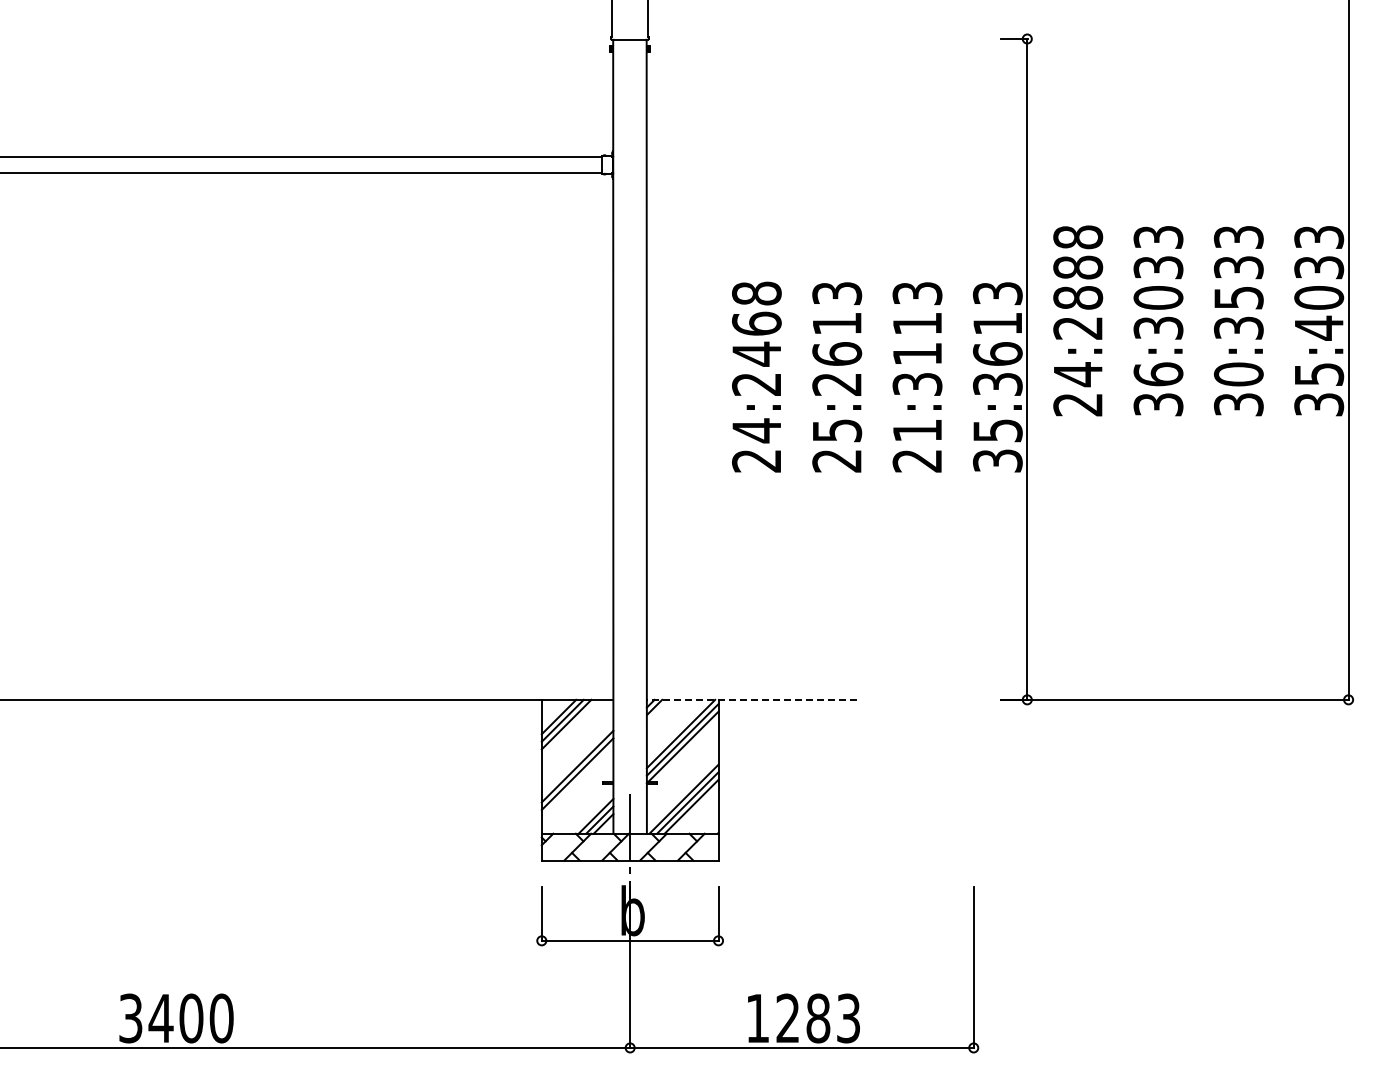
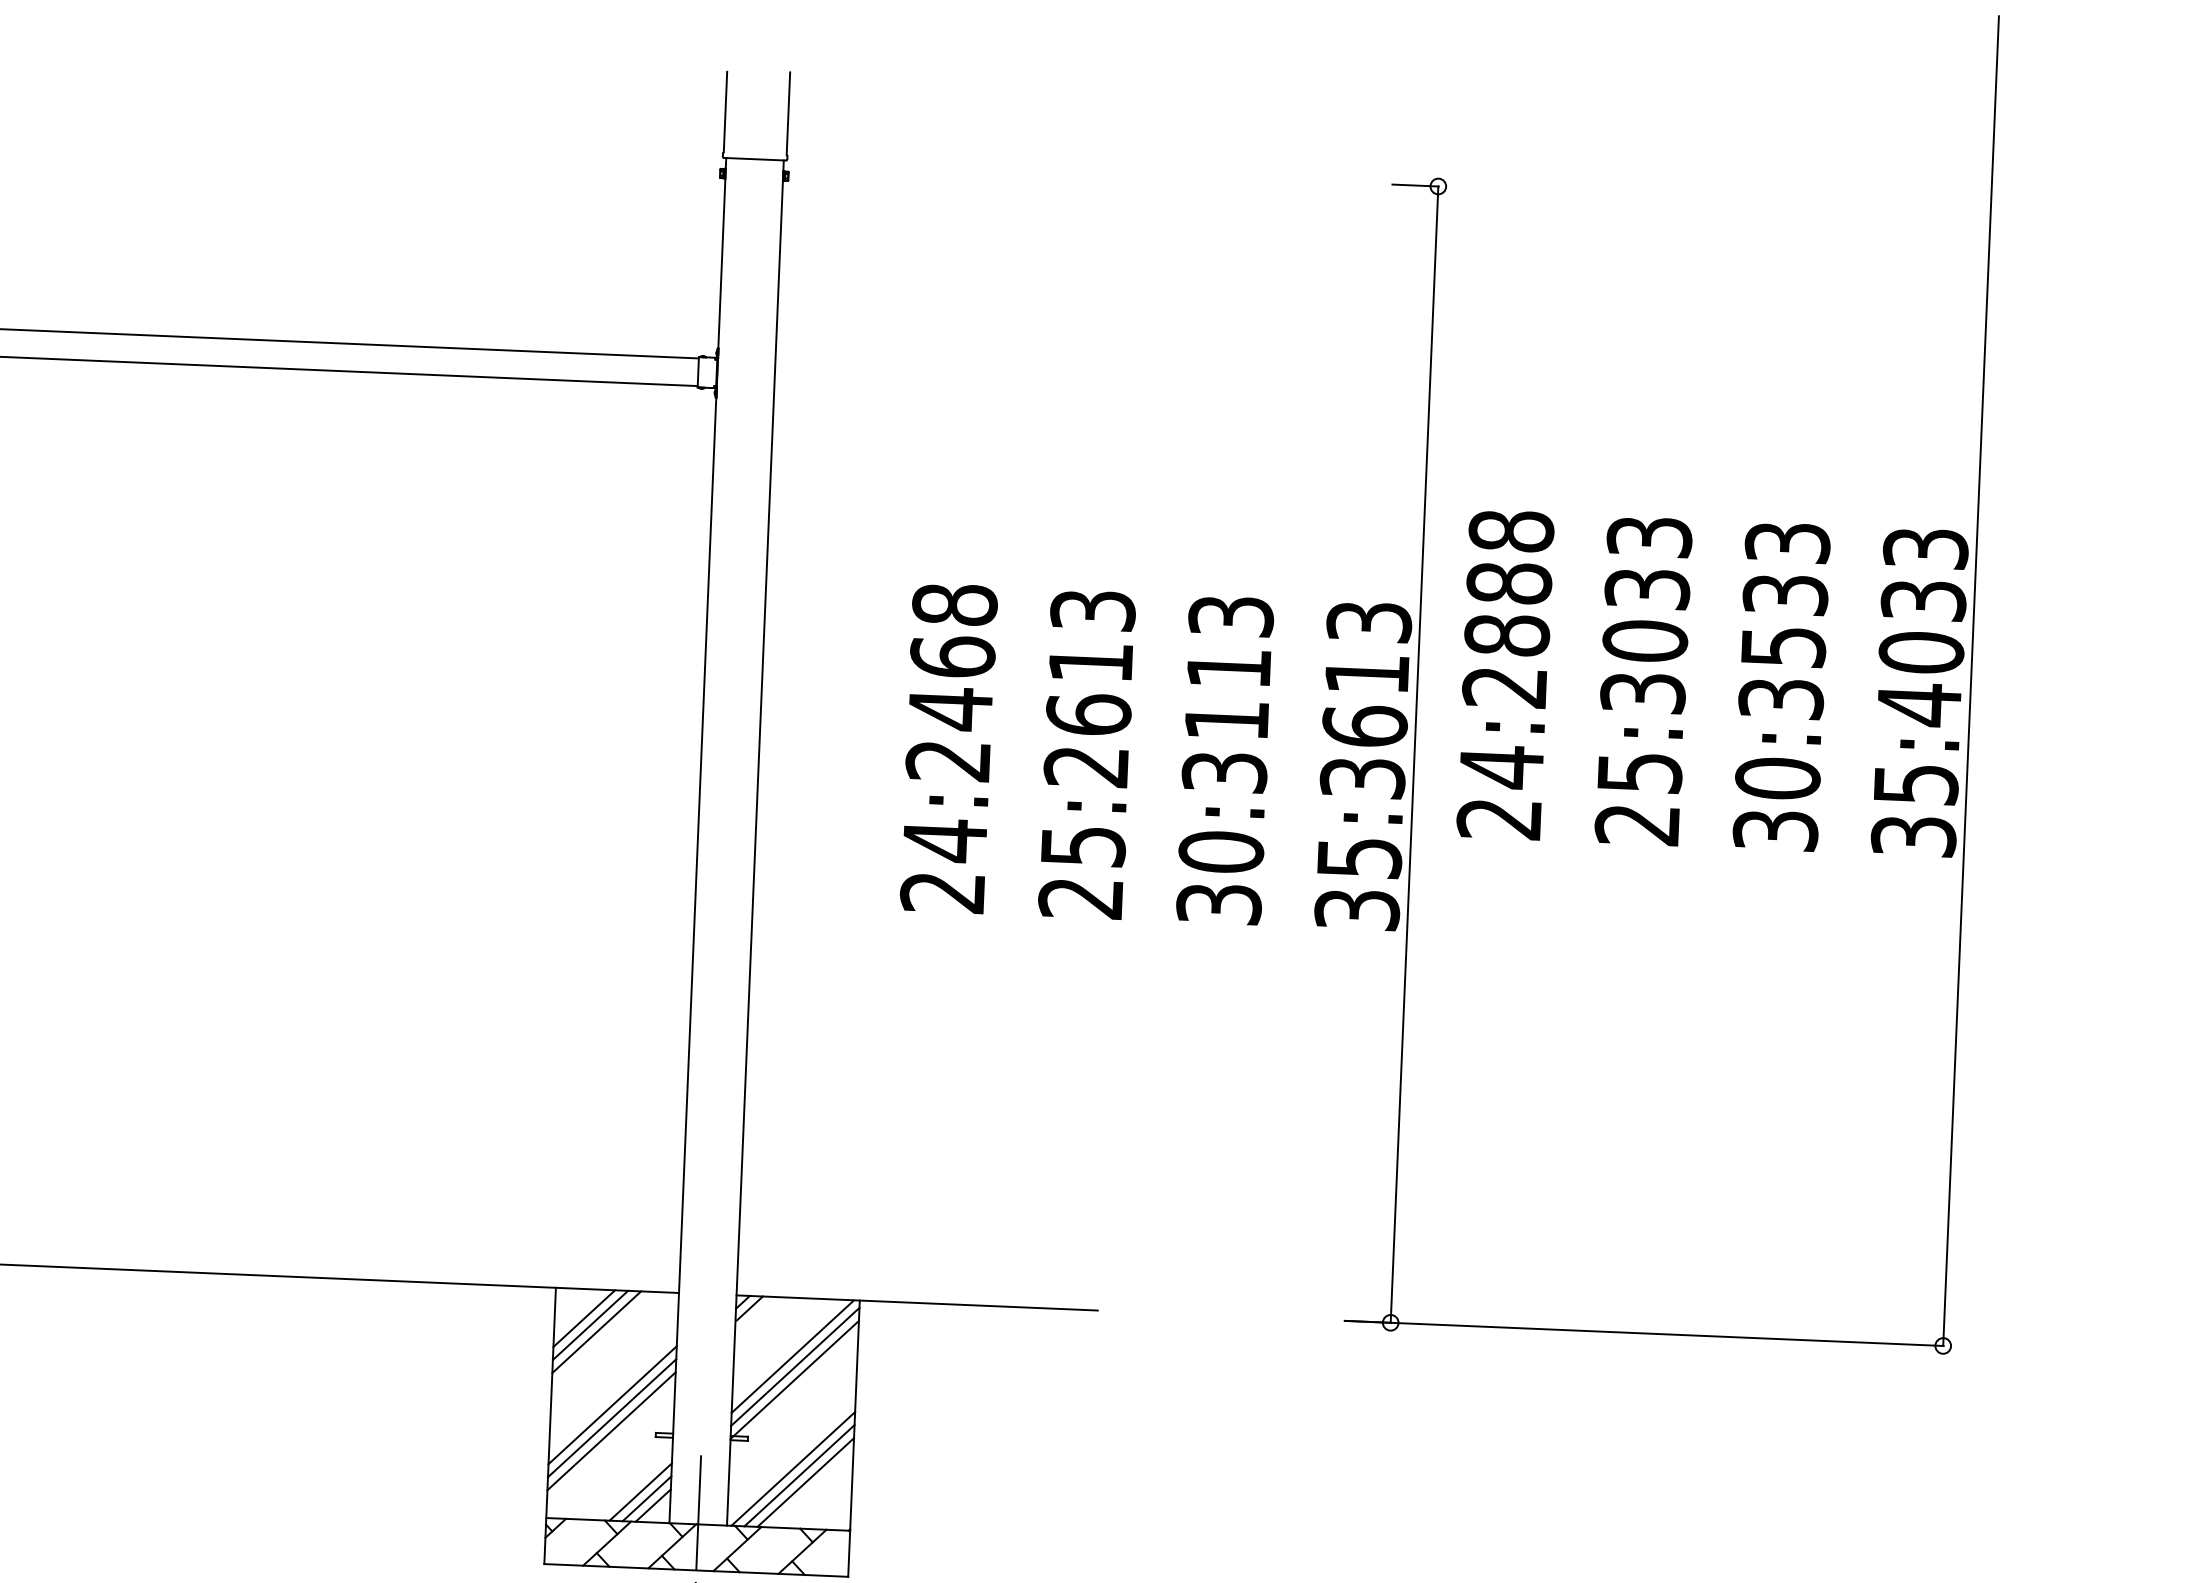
text: (1158, 389) -> (1638, 798), 36:3033 -> 25:3033
text: (917, 445) -> (1220, 877), 21:3113 -> 30:3113
line: (751, 699) -> (916, 1302), dashed -> solid
line: (577, 781) -> (611, 1430), added

